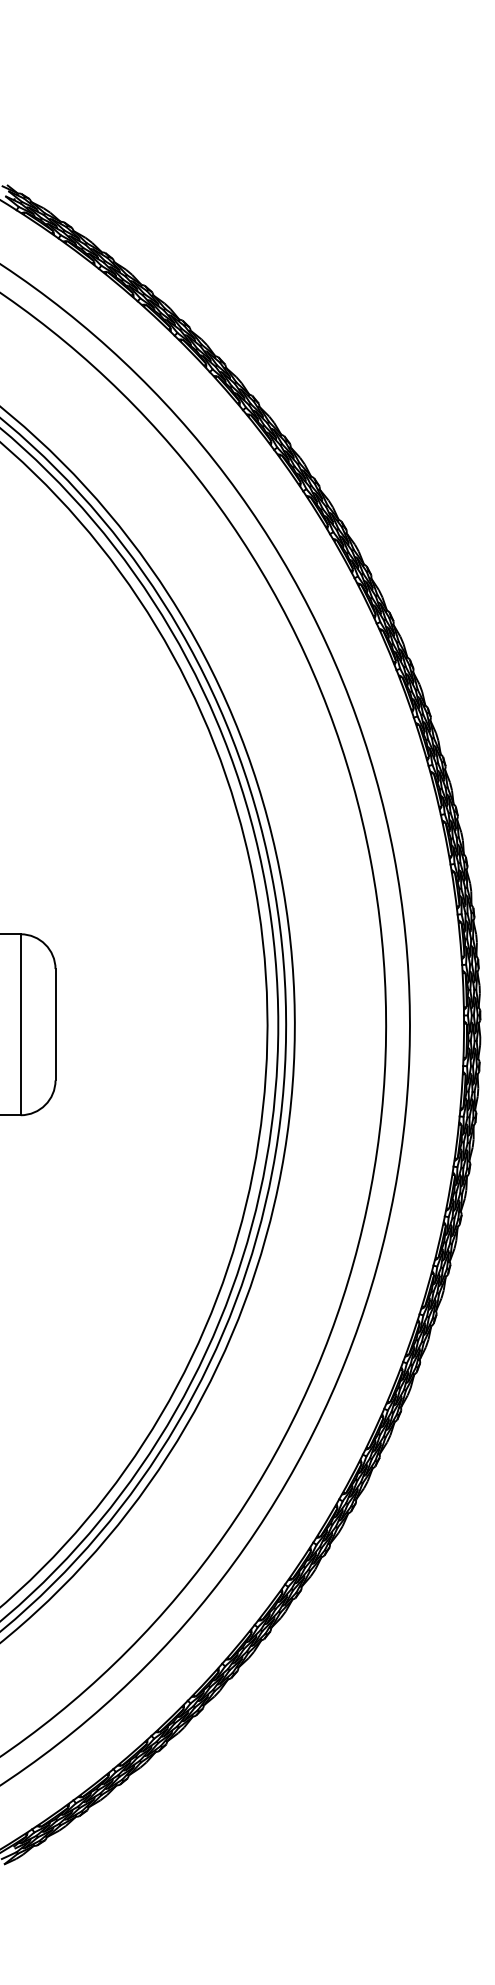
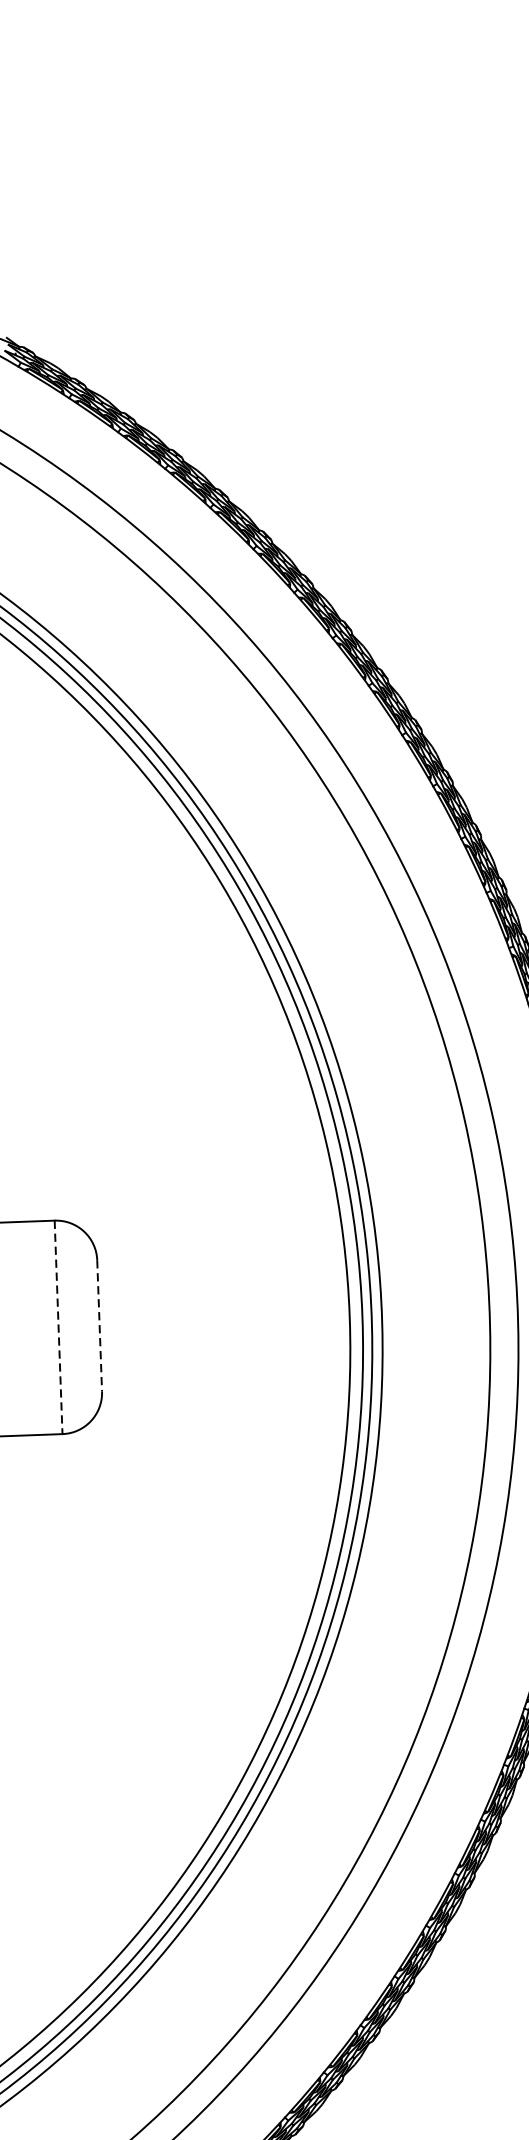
line: (55, 1024) -> (99, 1325), solid -> dashed
line: (20, 1025) -> (58, 1328), solid -> dashed

